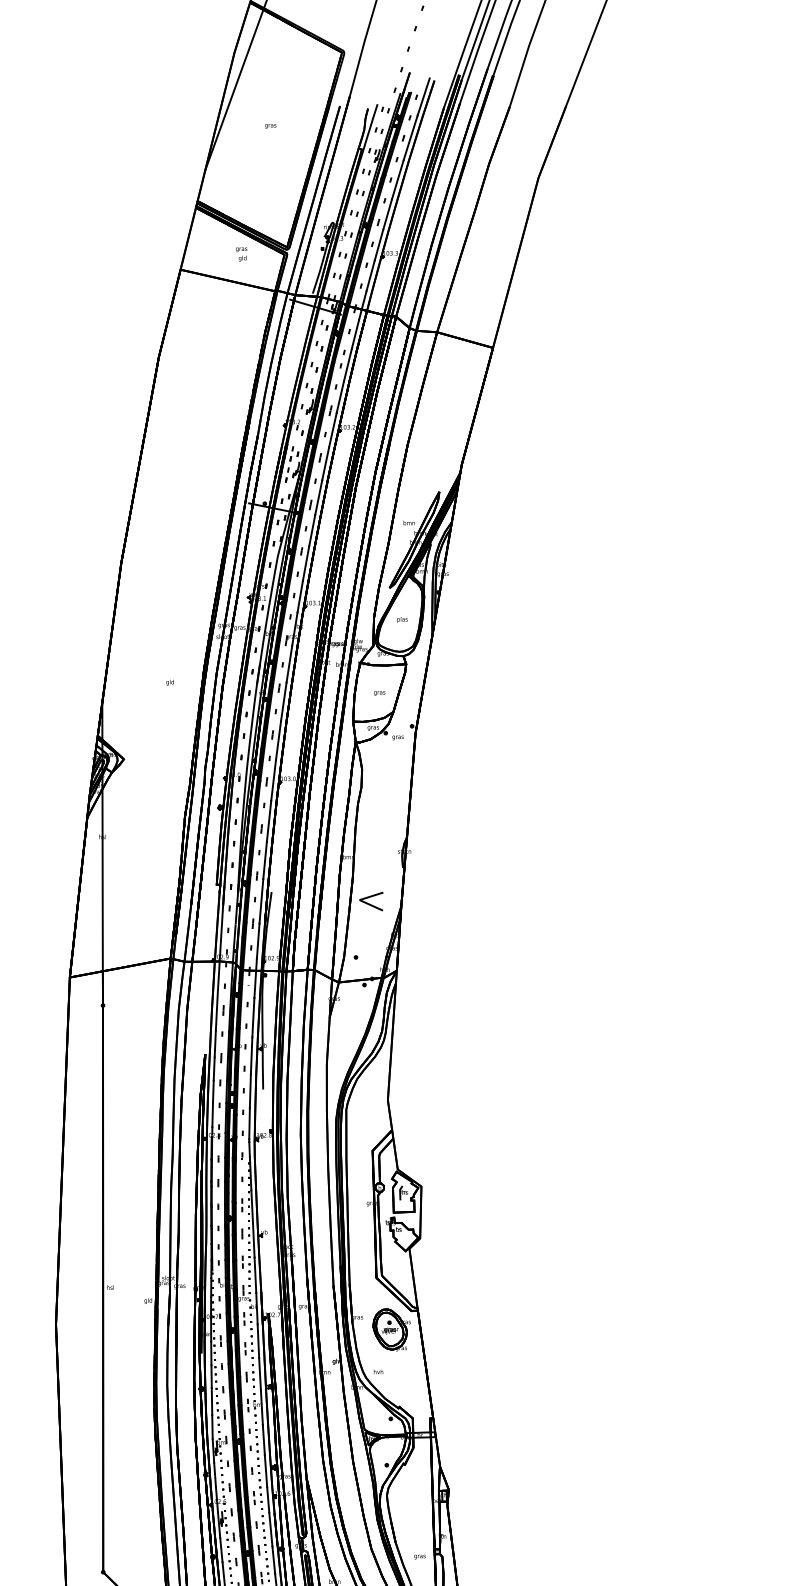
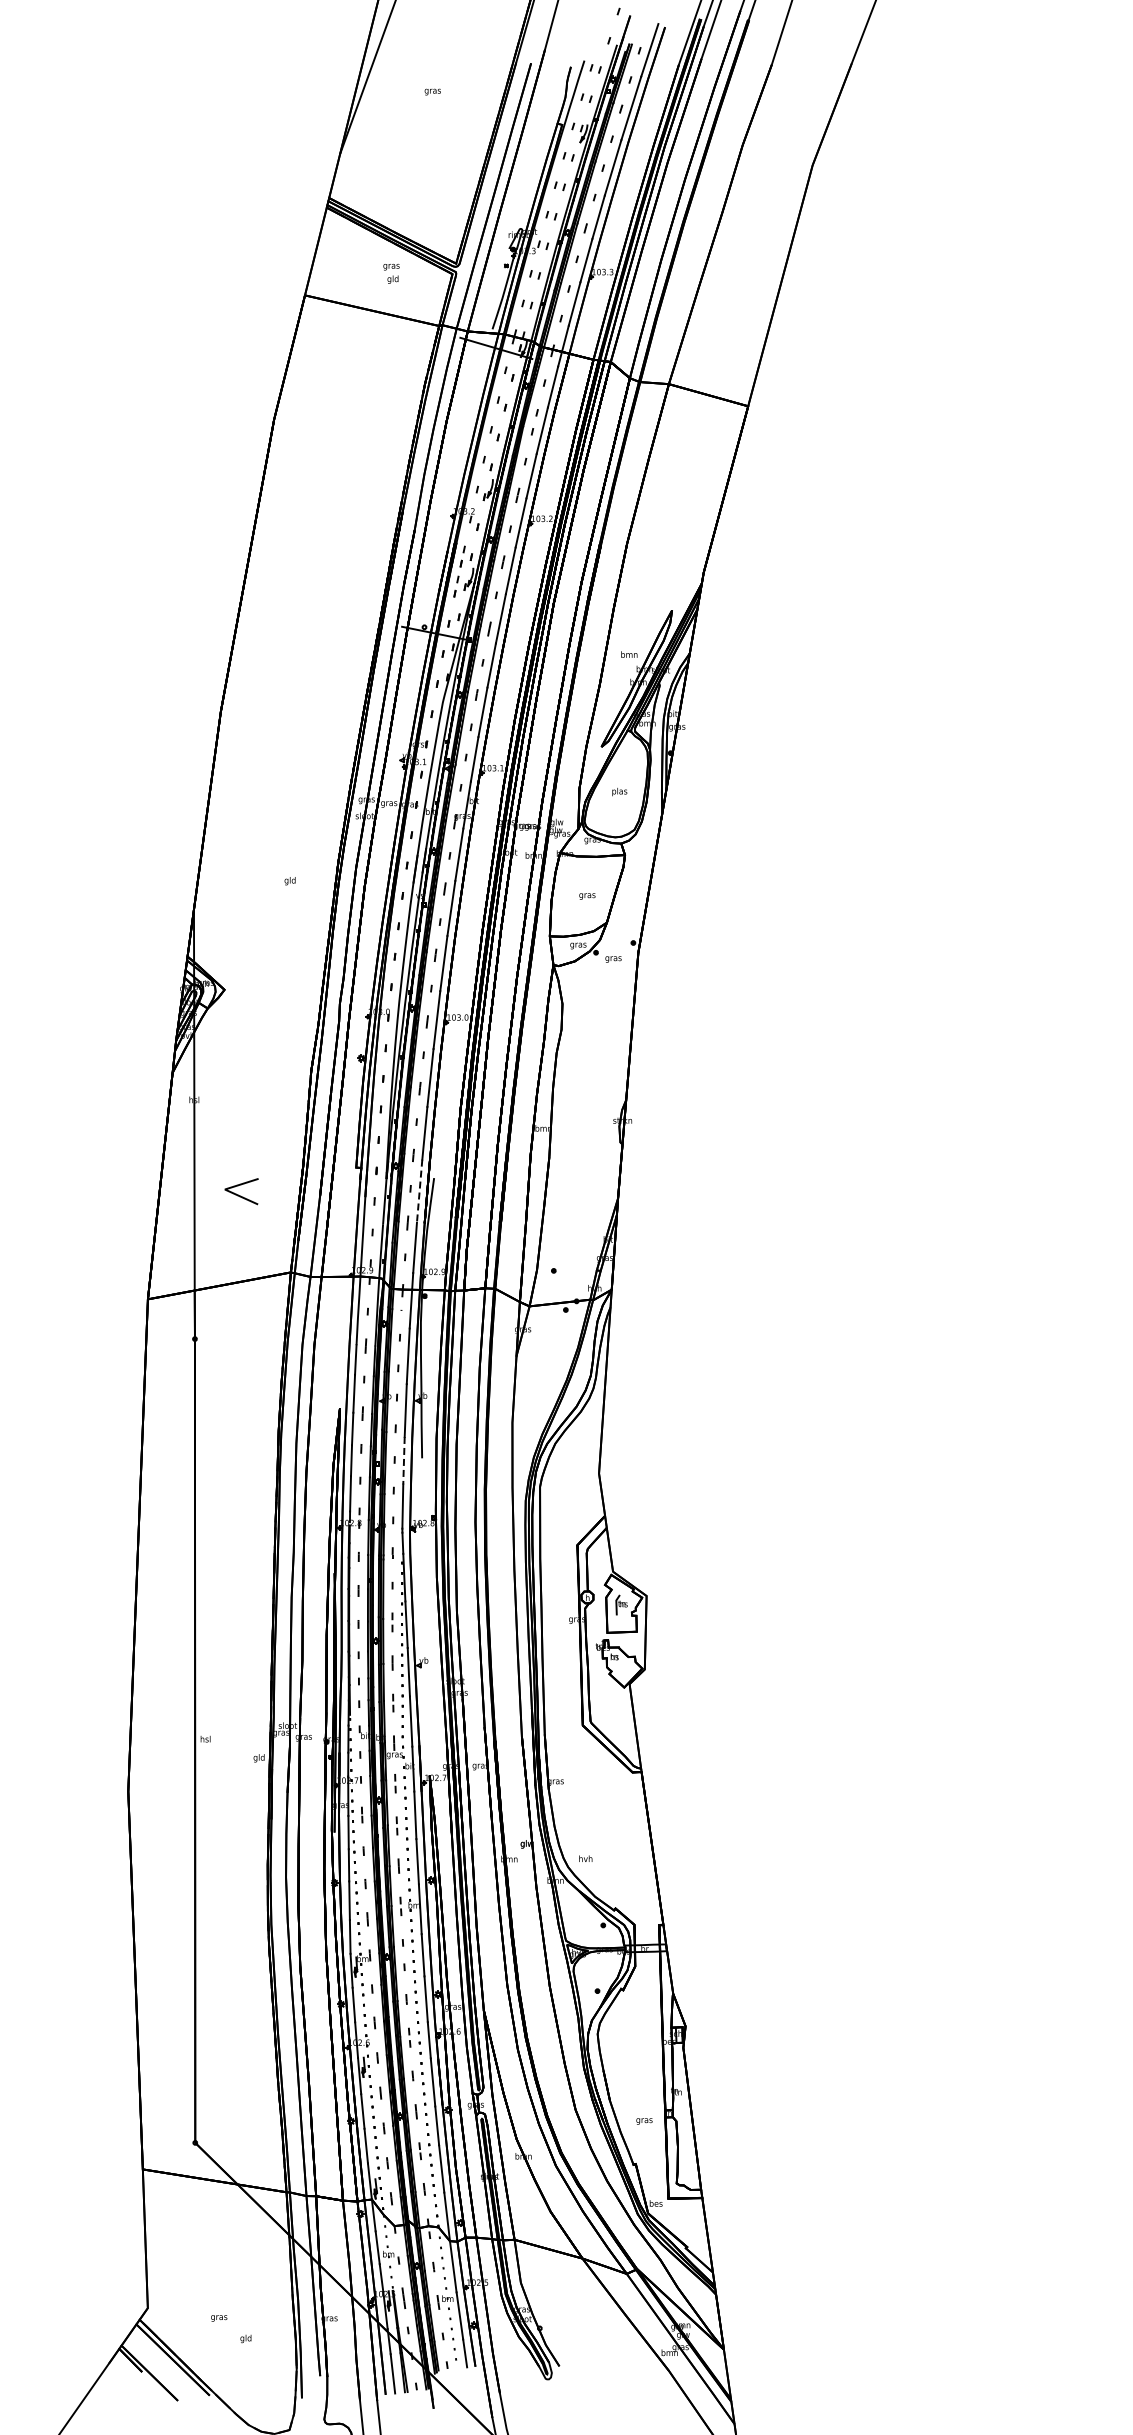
line: (261, 901) -> (419, 1191), solid -> dashed
line: (370, 904) -> (240, 1195), moved
line: (250, 1091) -> (403, 1460), solid -> dashed
part: (391, 1330) -> (604, 1799), removed

